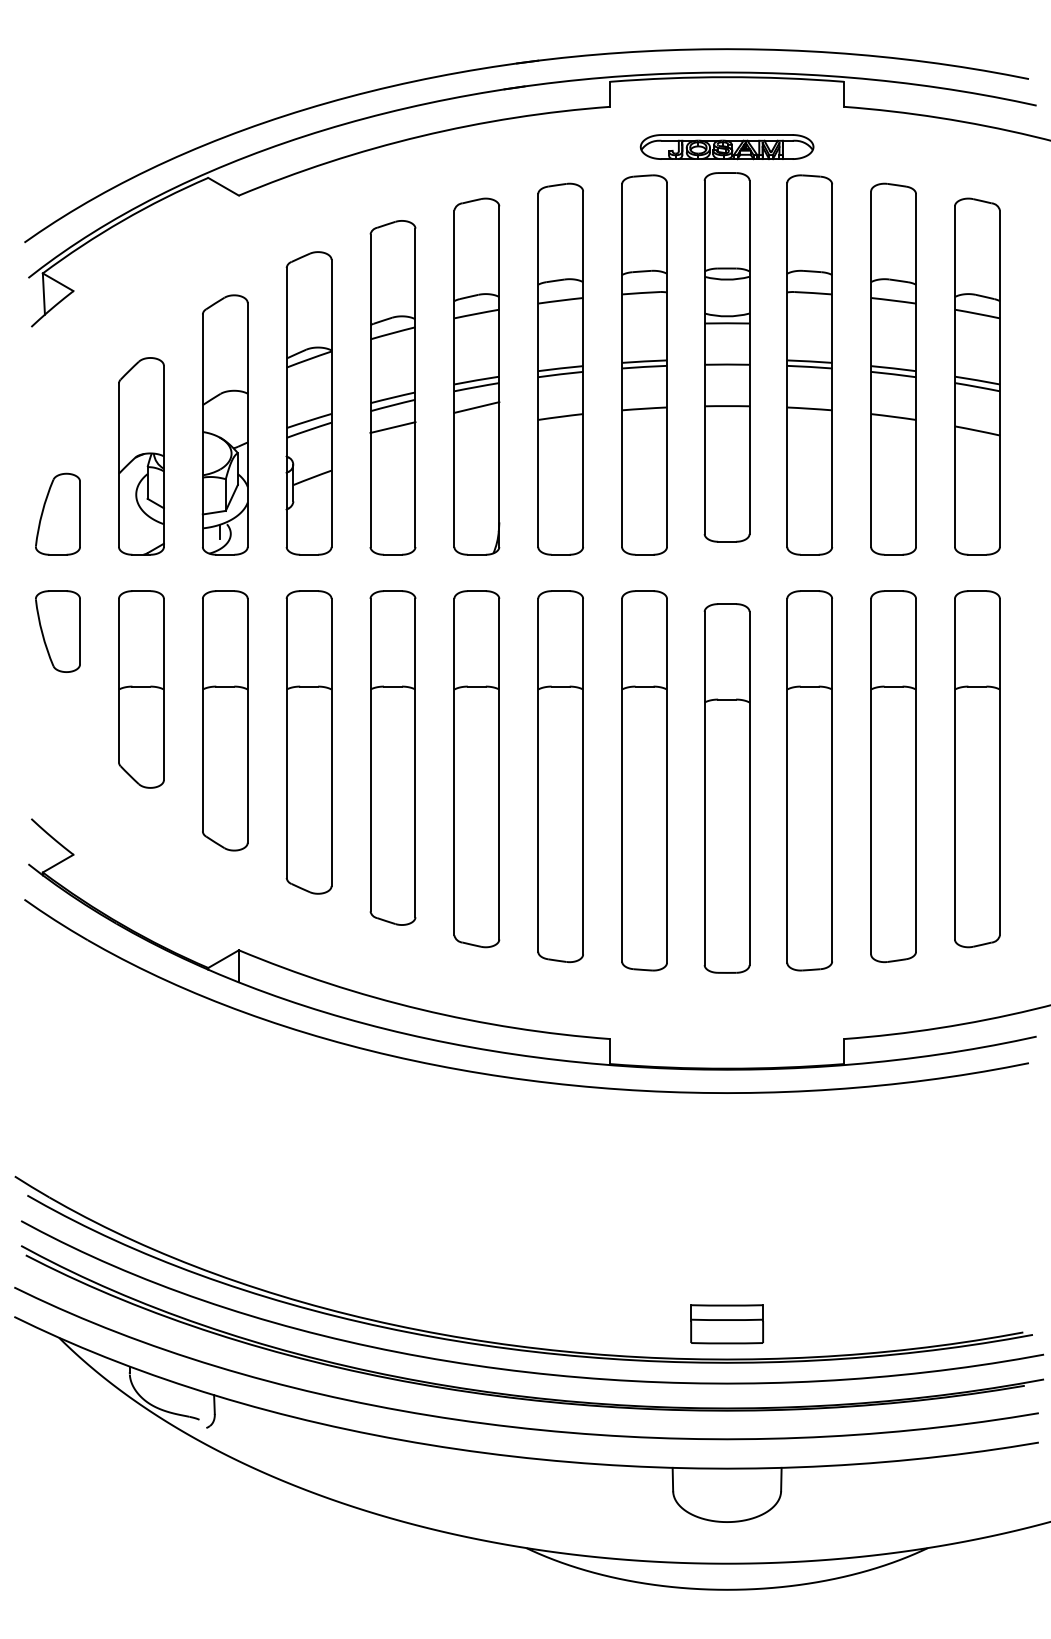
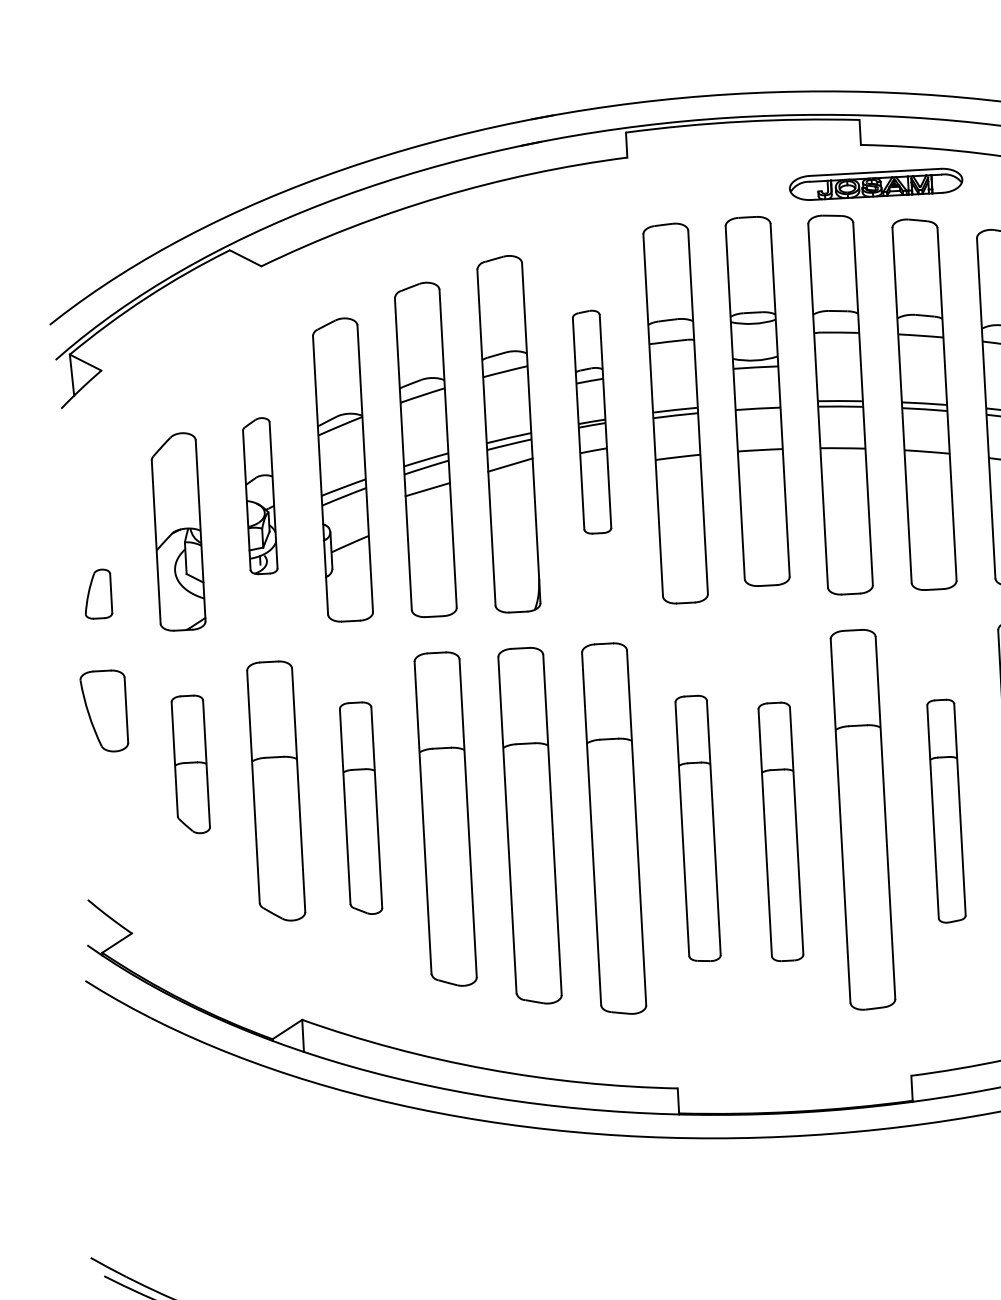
part: (726, 147) -> (875, 184), moved
part: (560, 368) -> (591, 421), size x0.6
part: (224, 424) -> (259, 495), size x0.6
part: (57, 513) -> (97, 593), size x0.6
part: (141, 689) -> (190, 764), size x0.7
part: (308, 742) -> (360, 808), size x0.7
part: (893, 776) -> (946, 810), size x0.6
part: (644, 780) -> (698, 828), size x0.7
part: (726, 788) -> (780, 831), size x0.7

